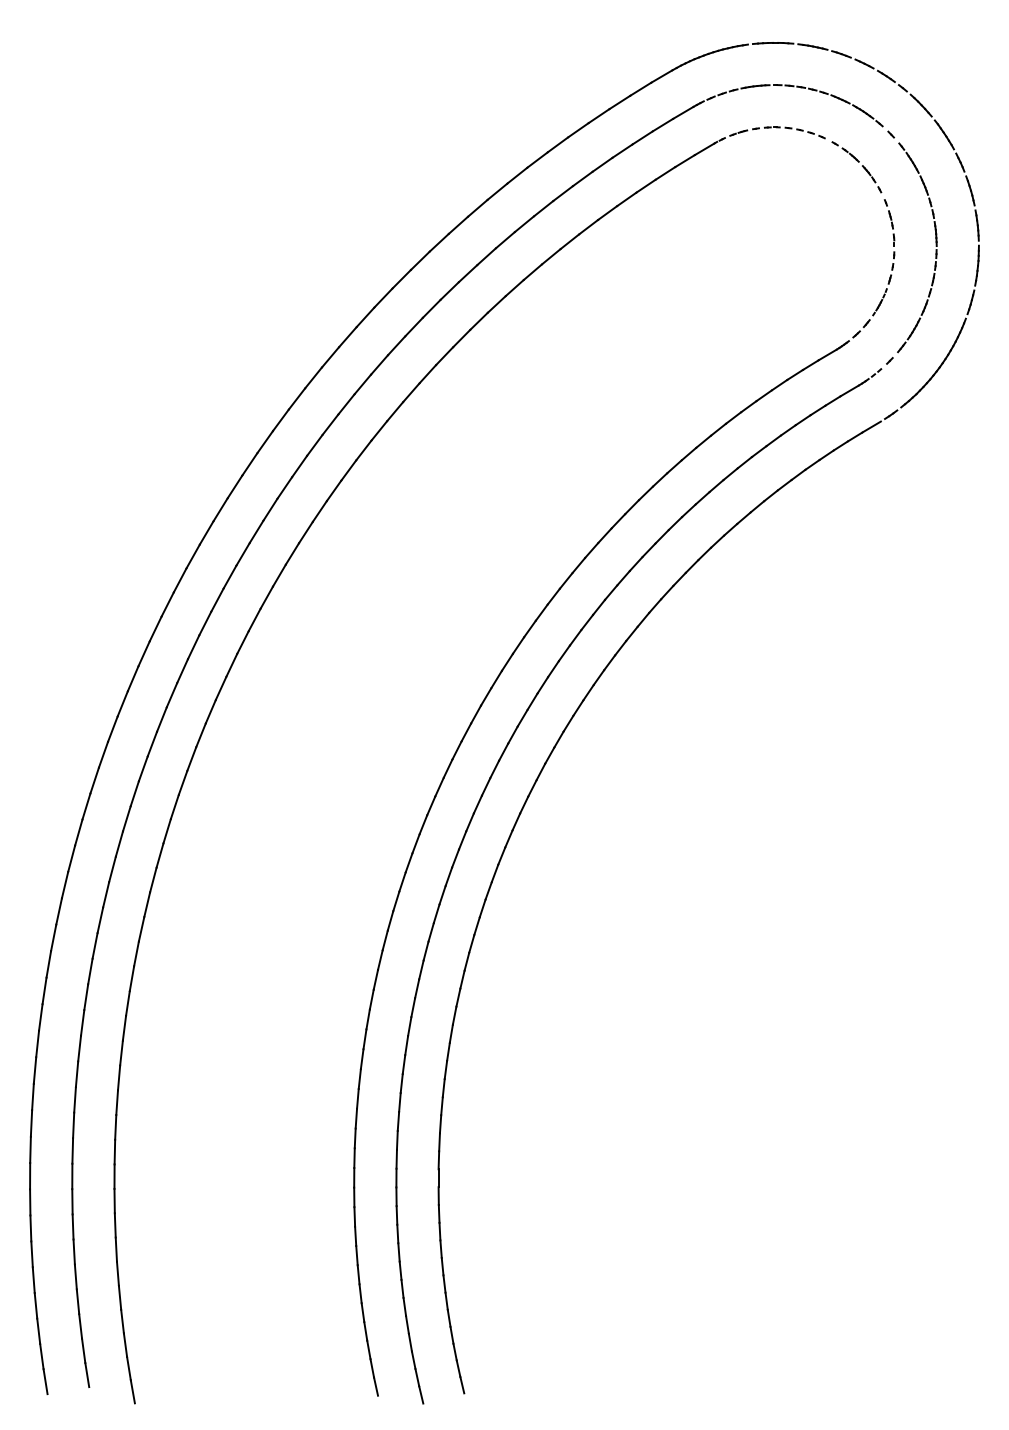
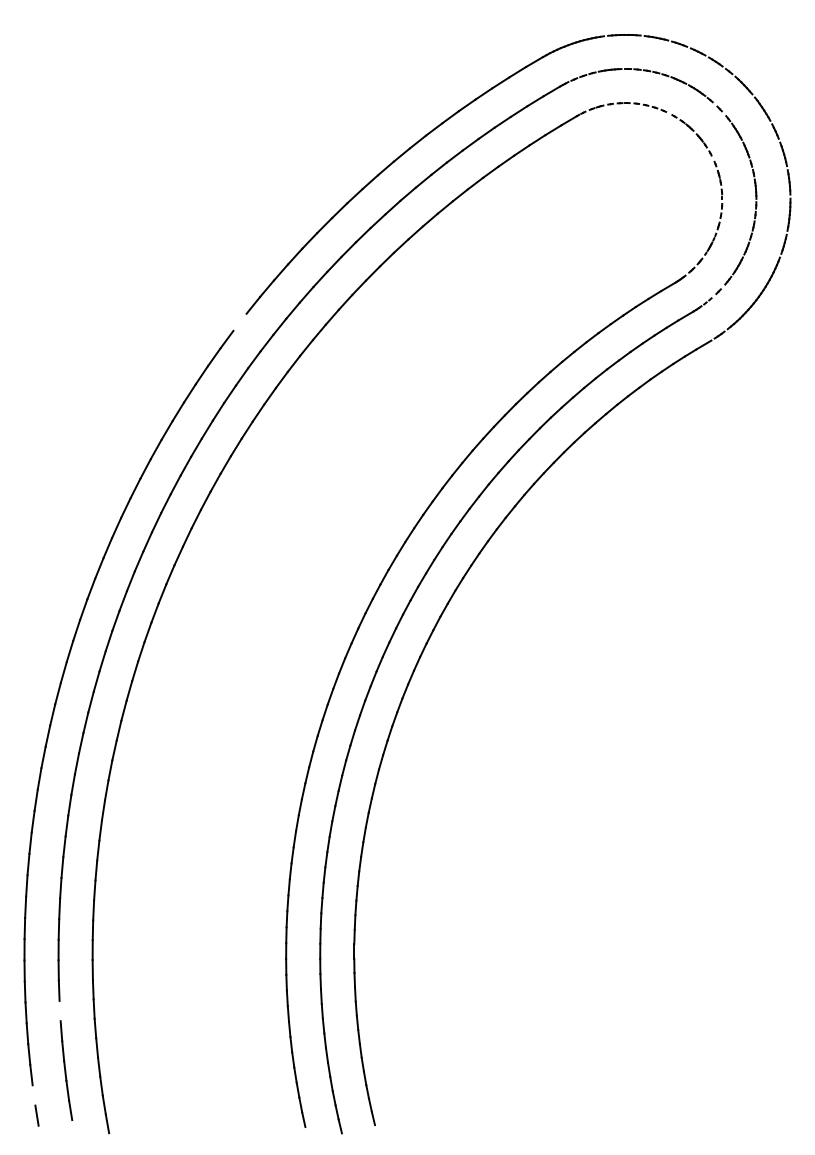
line: (296, 398) -> (239, 321), removed
line: (73, 1251) -> (59, 1010), removed
line: (41, 1356) -> (33, 1095), removed

